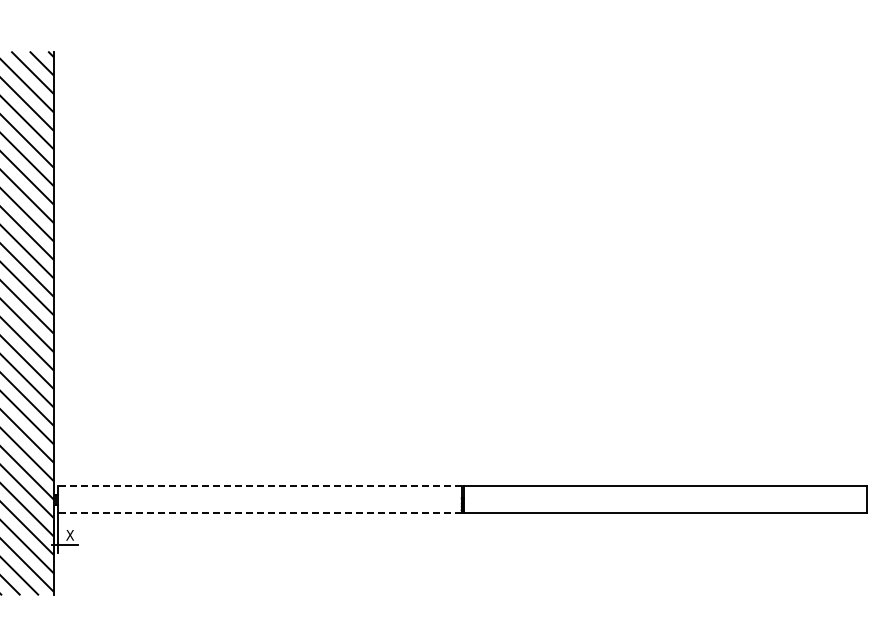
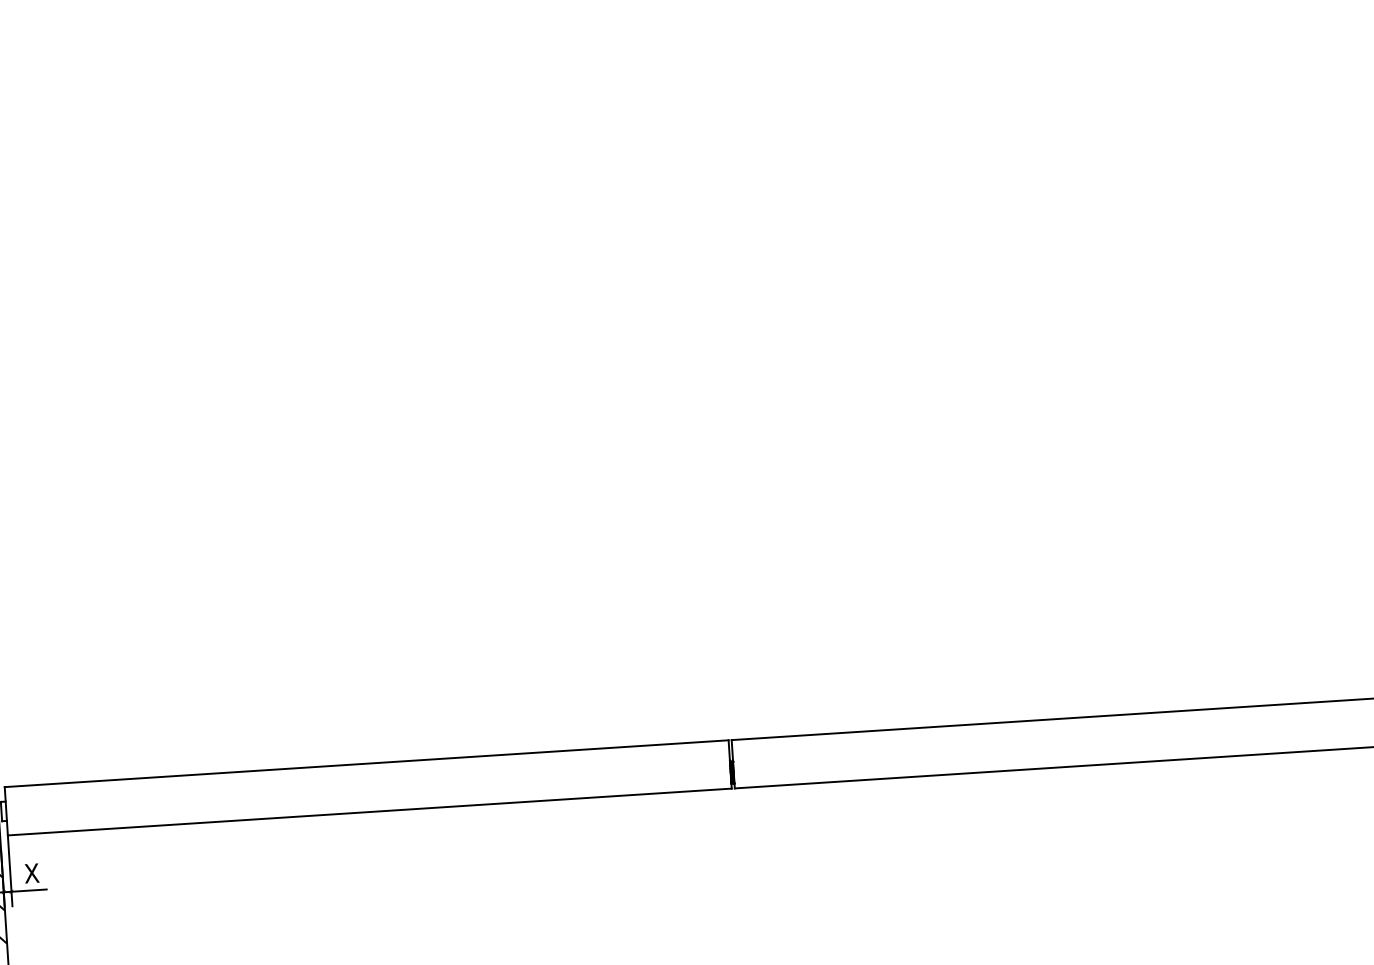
line: (260, 486) -> (367, 763), dashed -> solid
line: (260, 513) -> (370, 812), dashed -> solid

